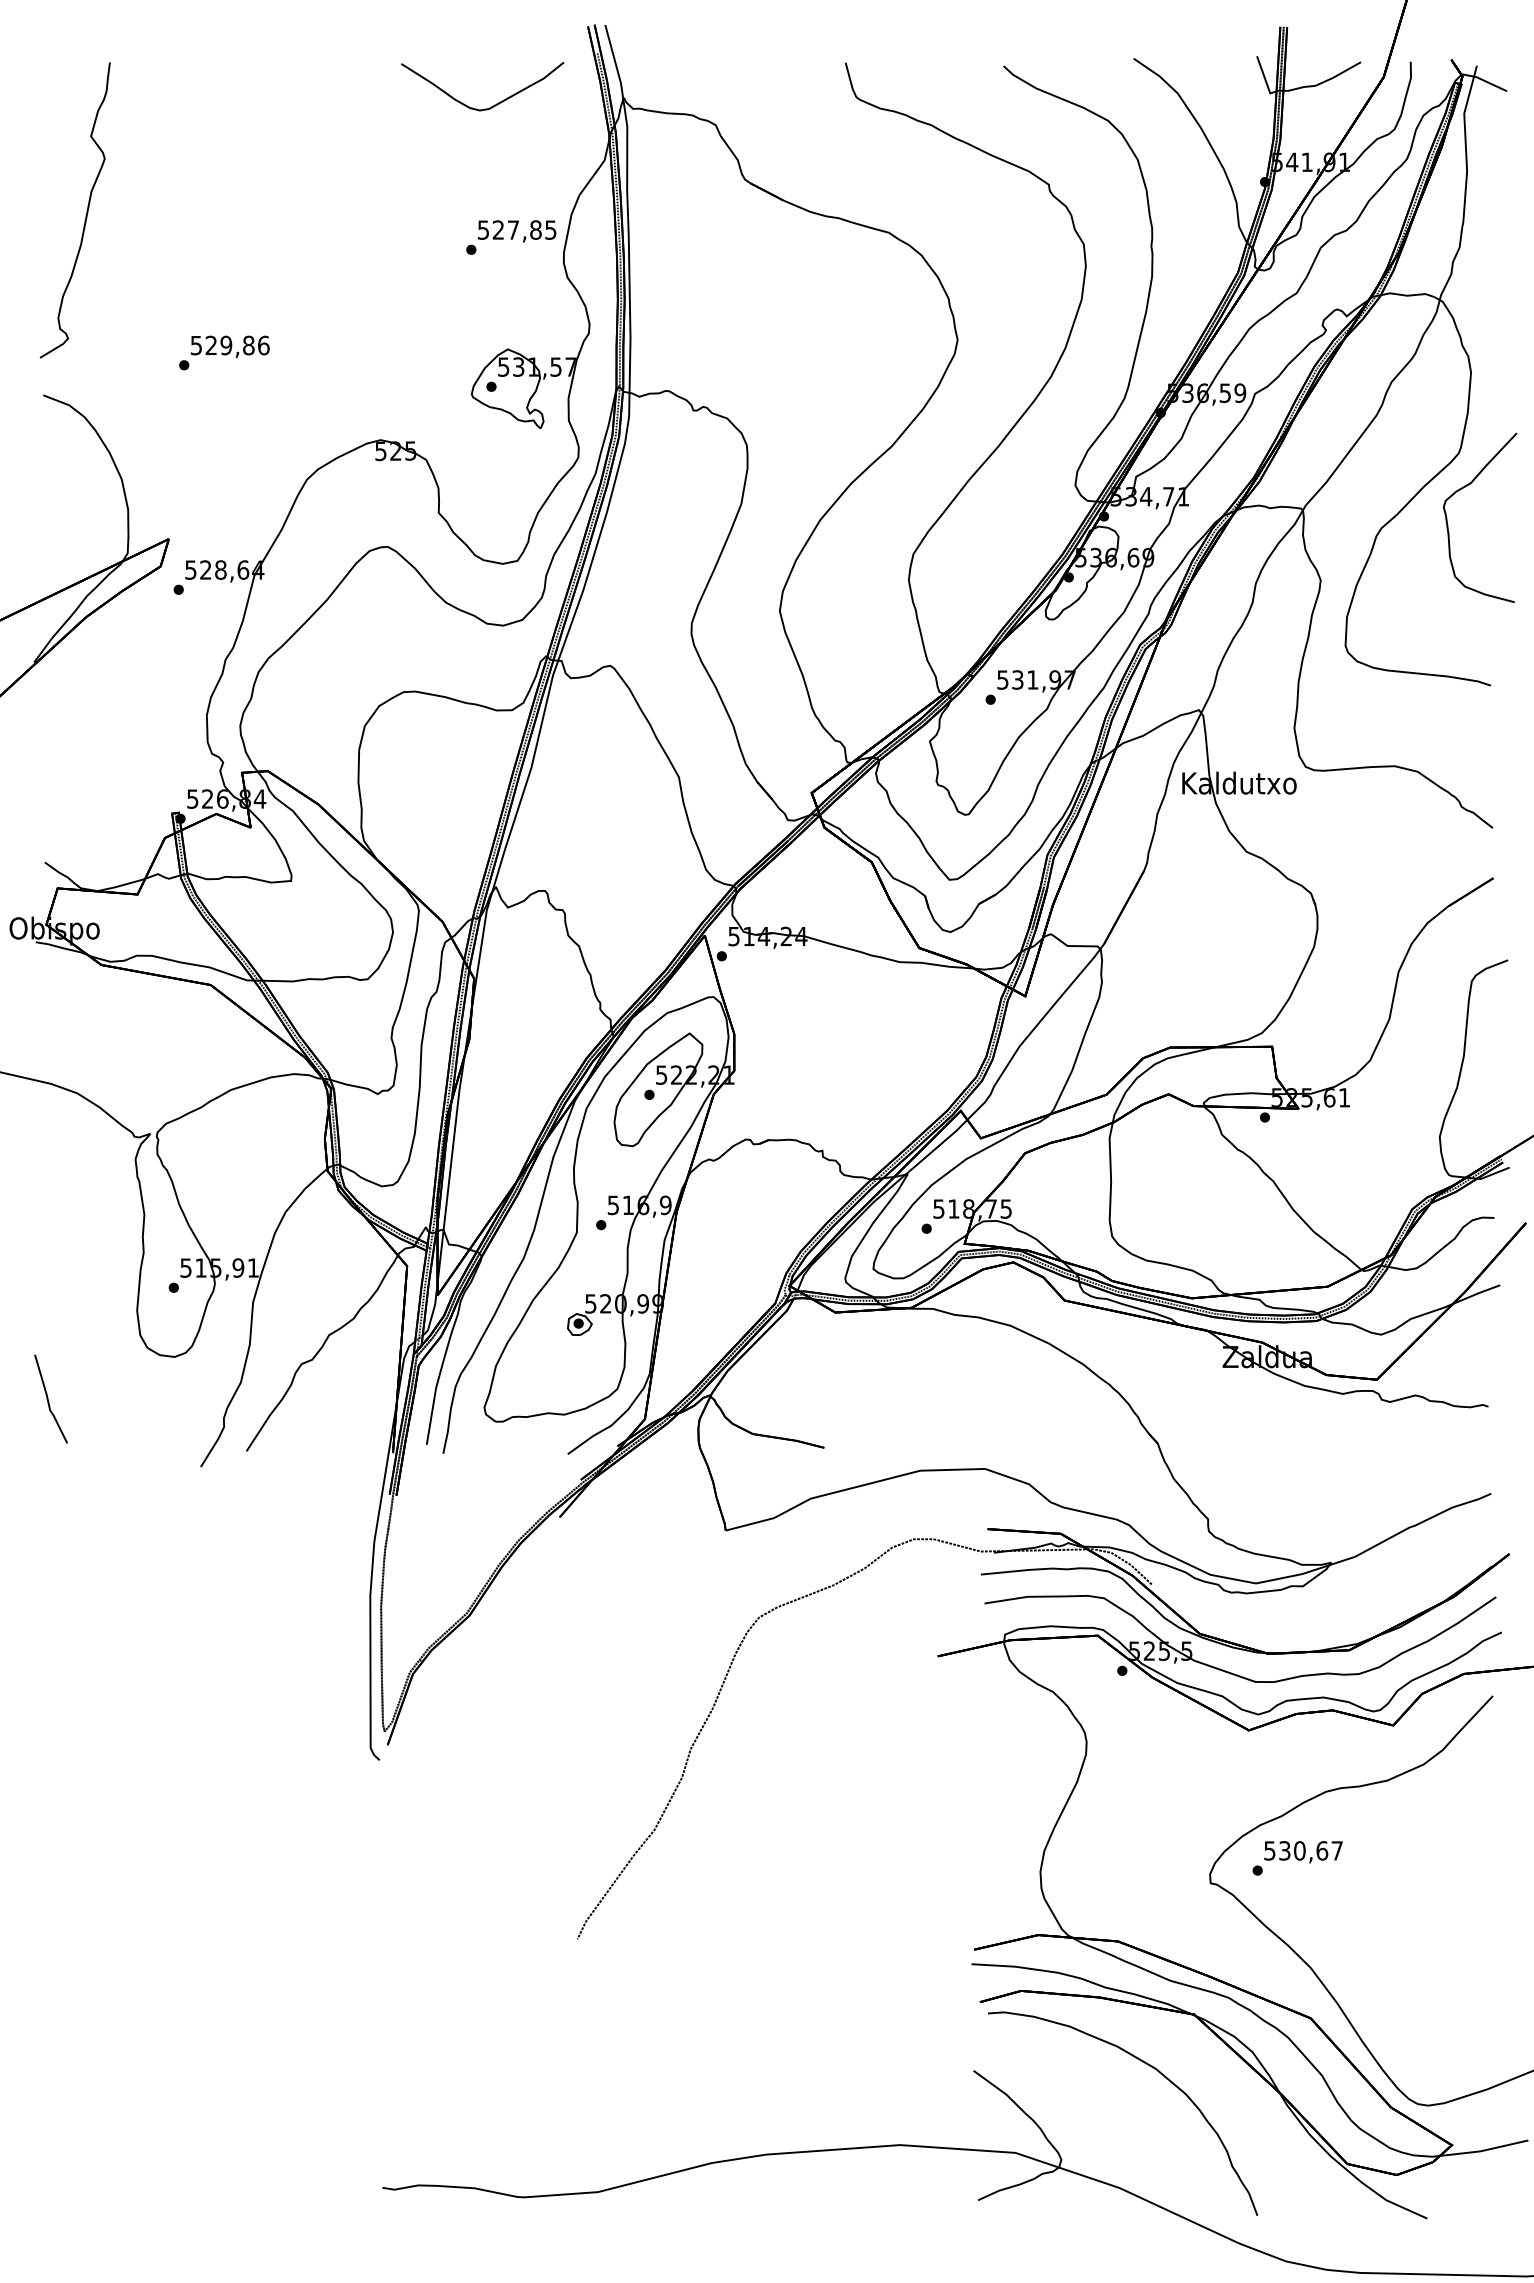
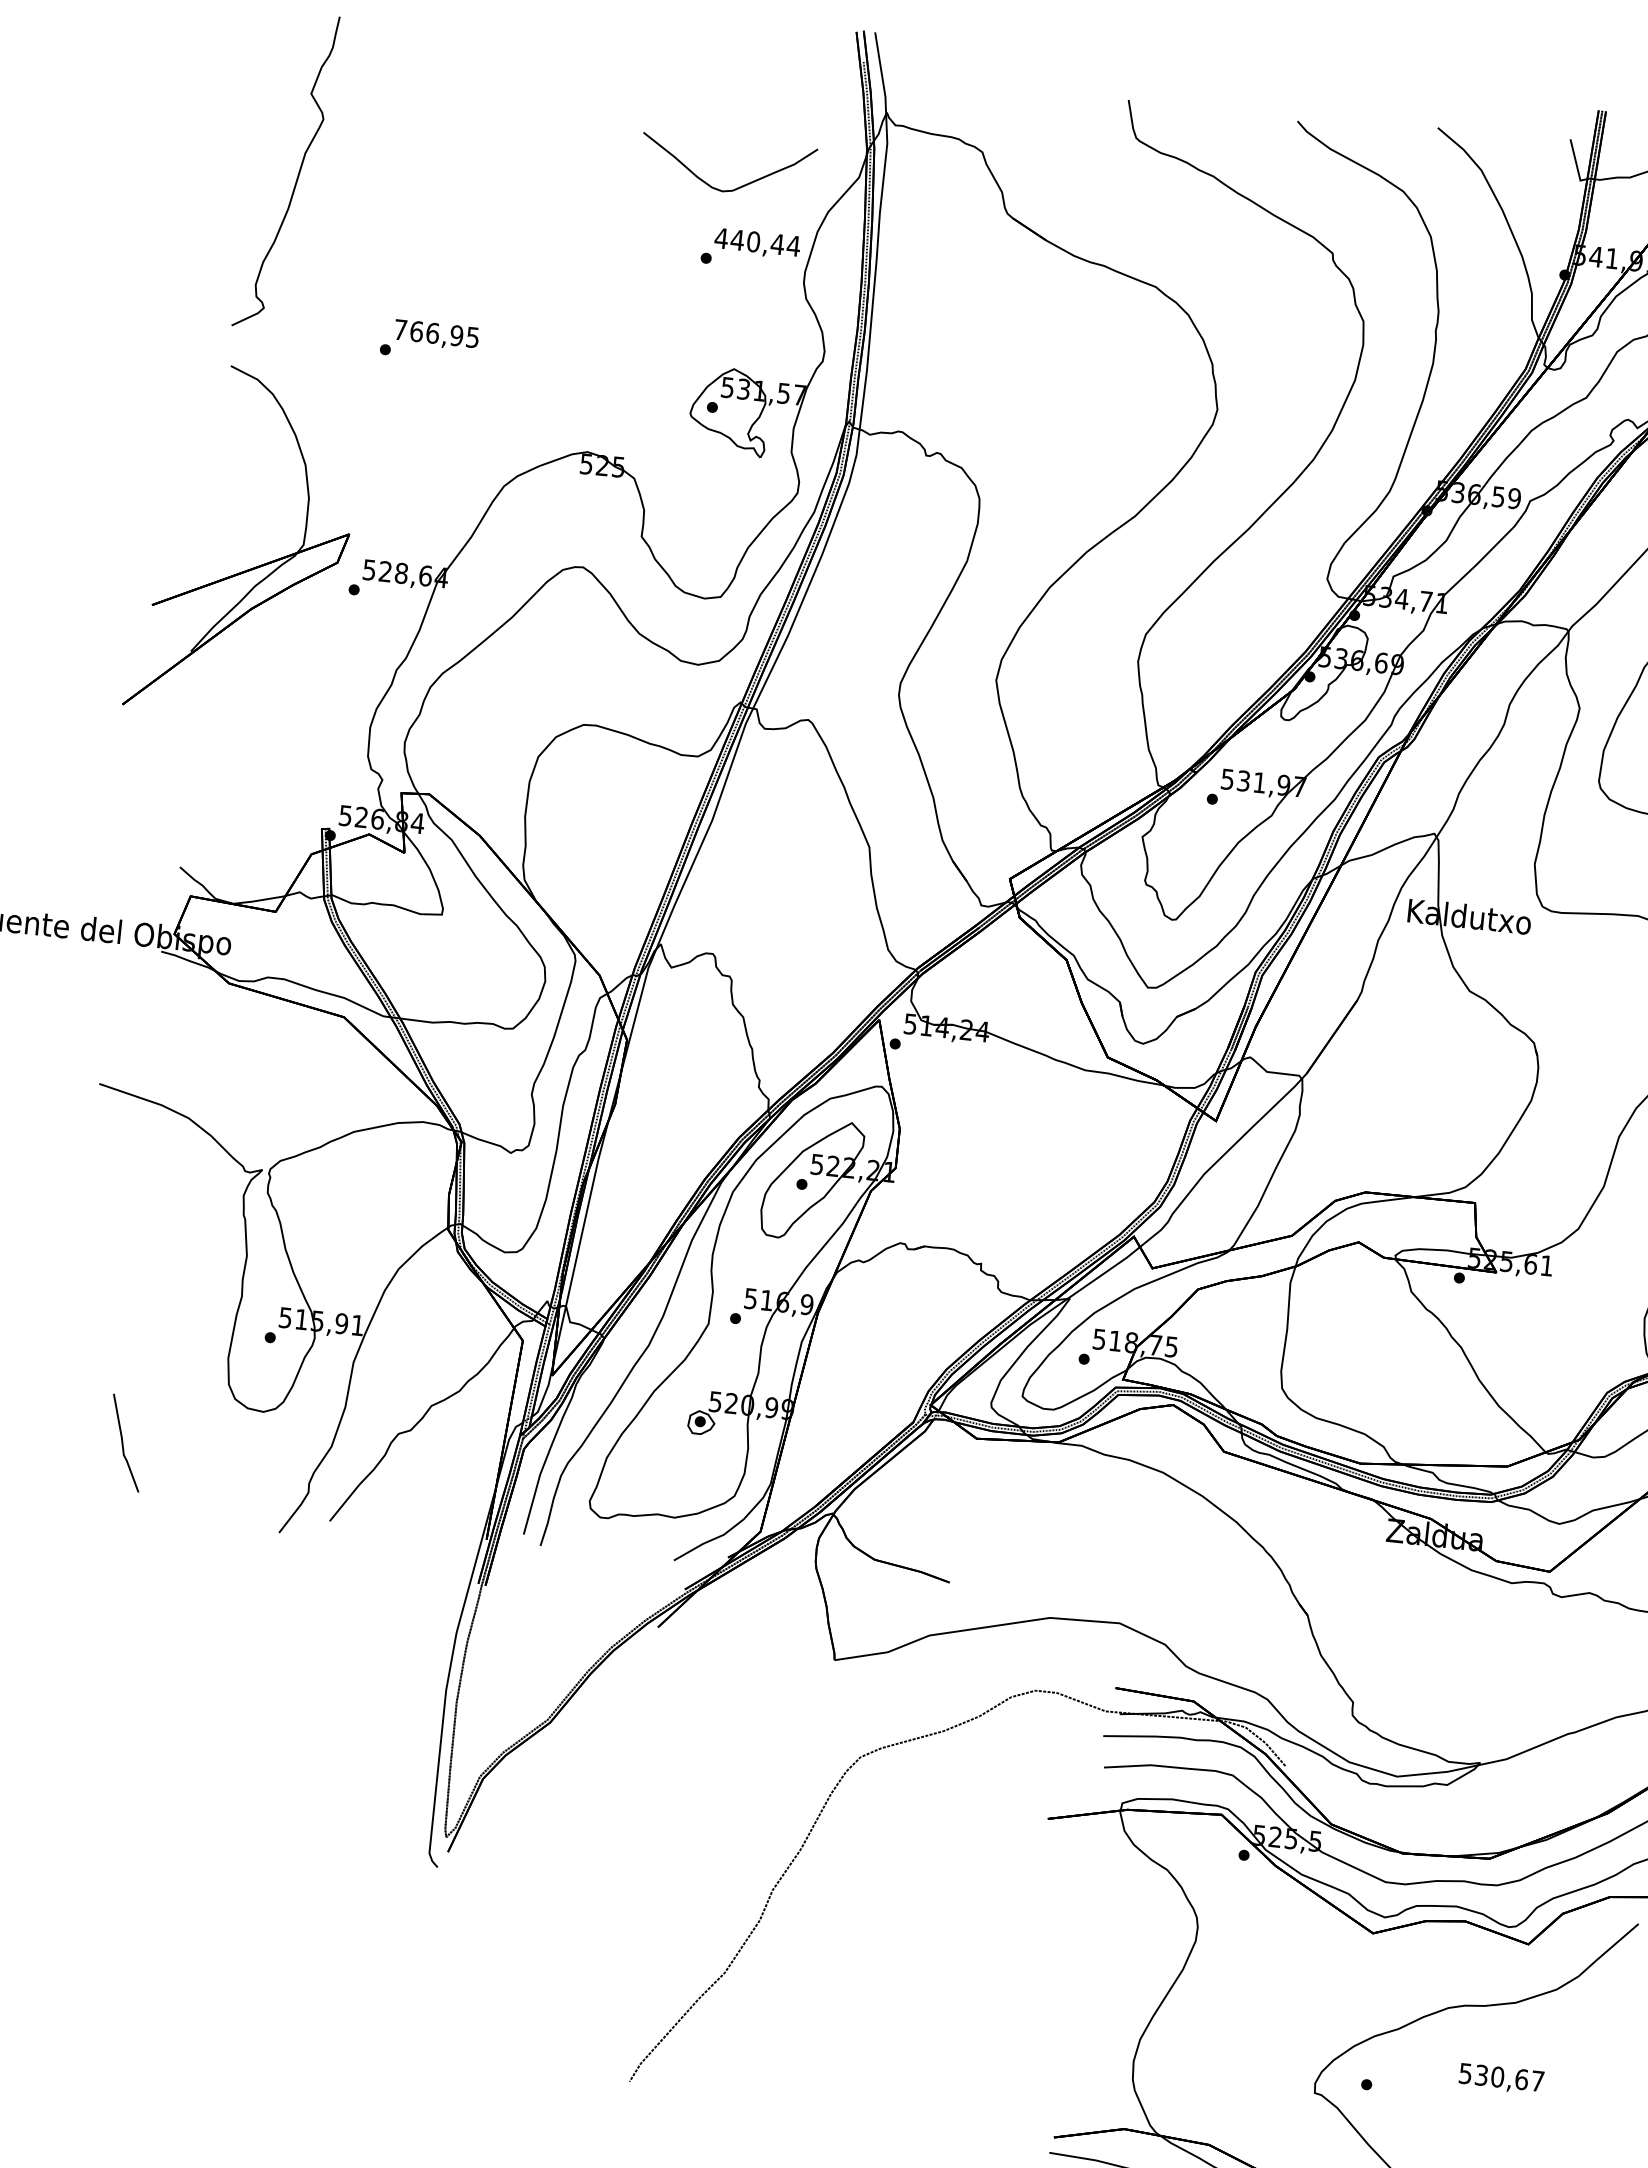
curve: (494, 104) -> (738, 186), moved
text: (517, 229) -> (758, 241), 527,85 -> 440,44
text: (229, 345) -> (436, 333), 529,86 -> 766,95
text: (1303, 1852) -> (1501, 2079), moved

